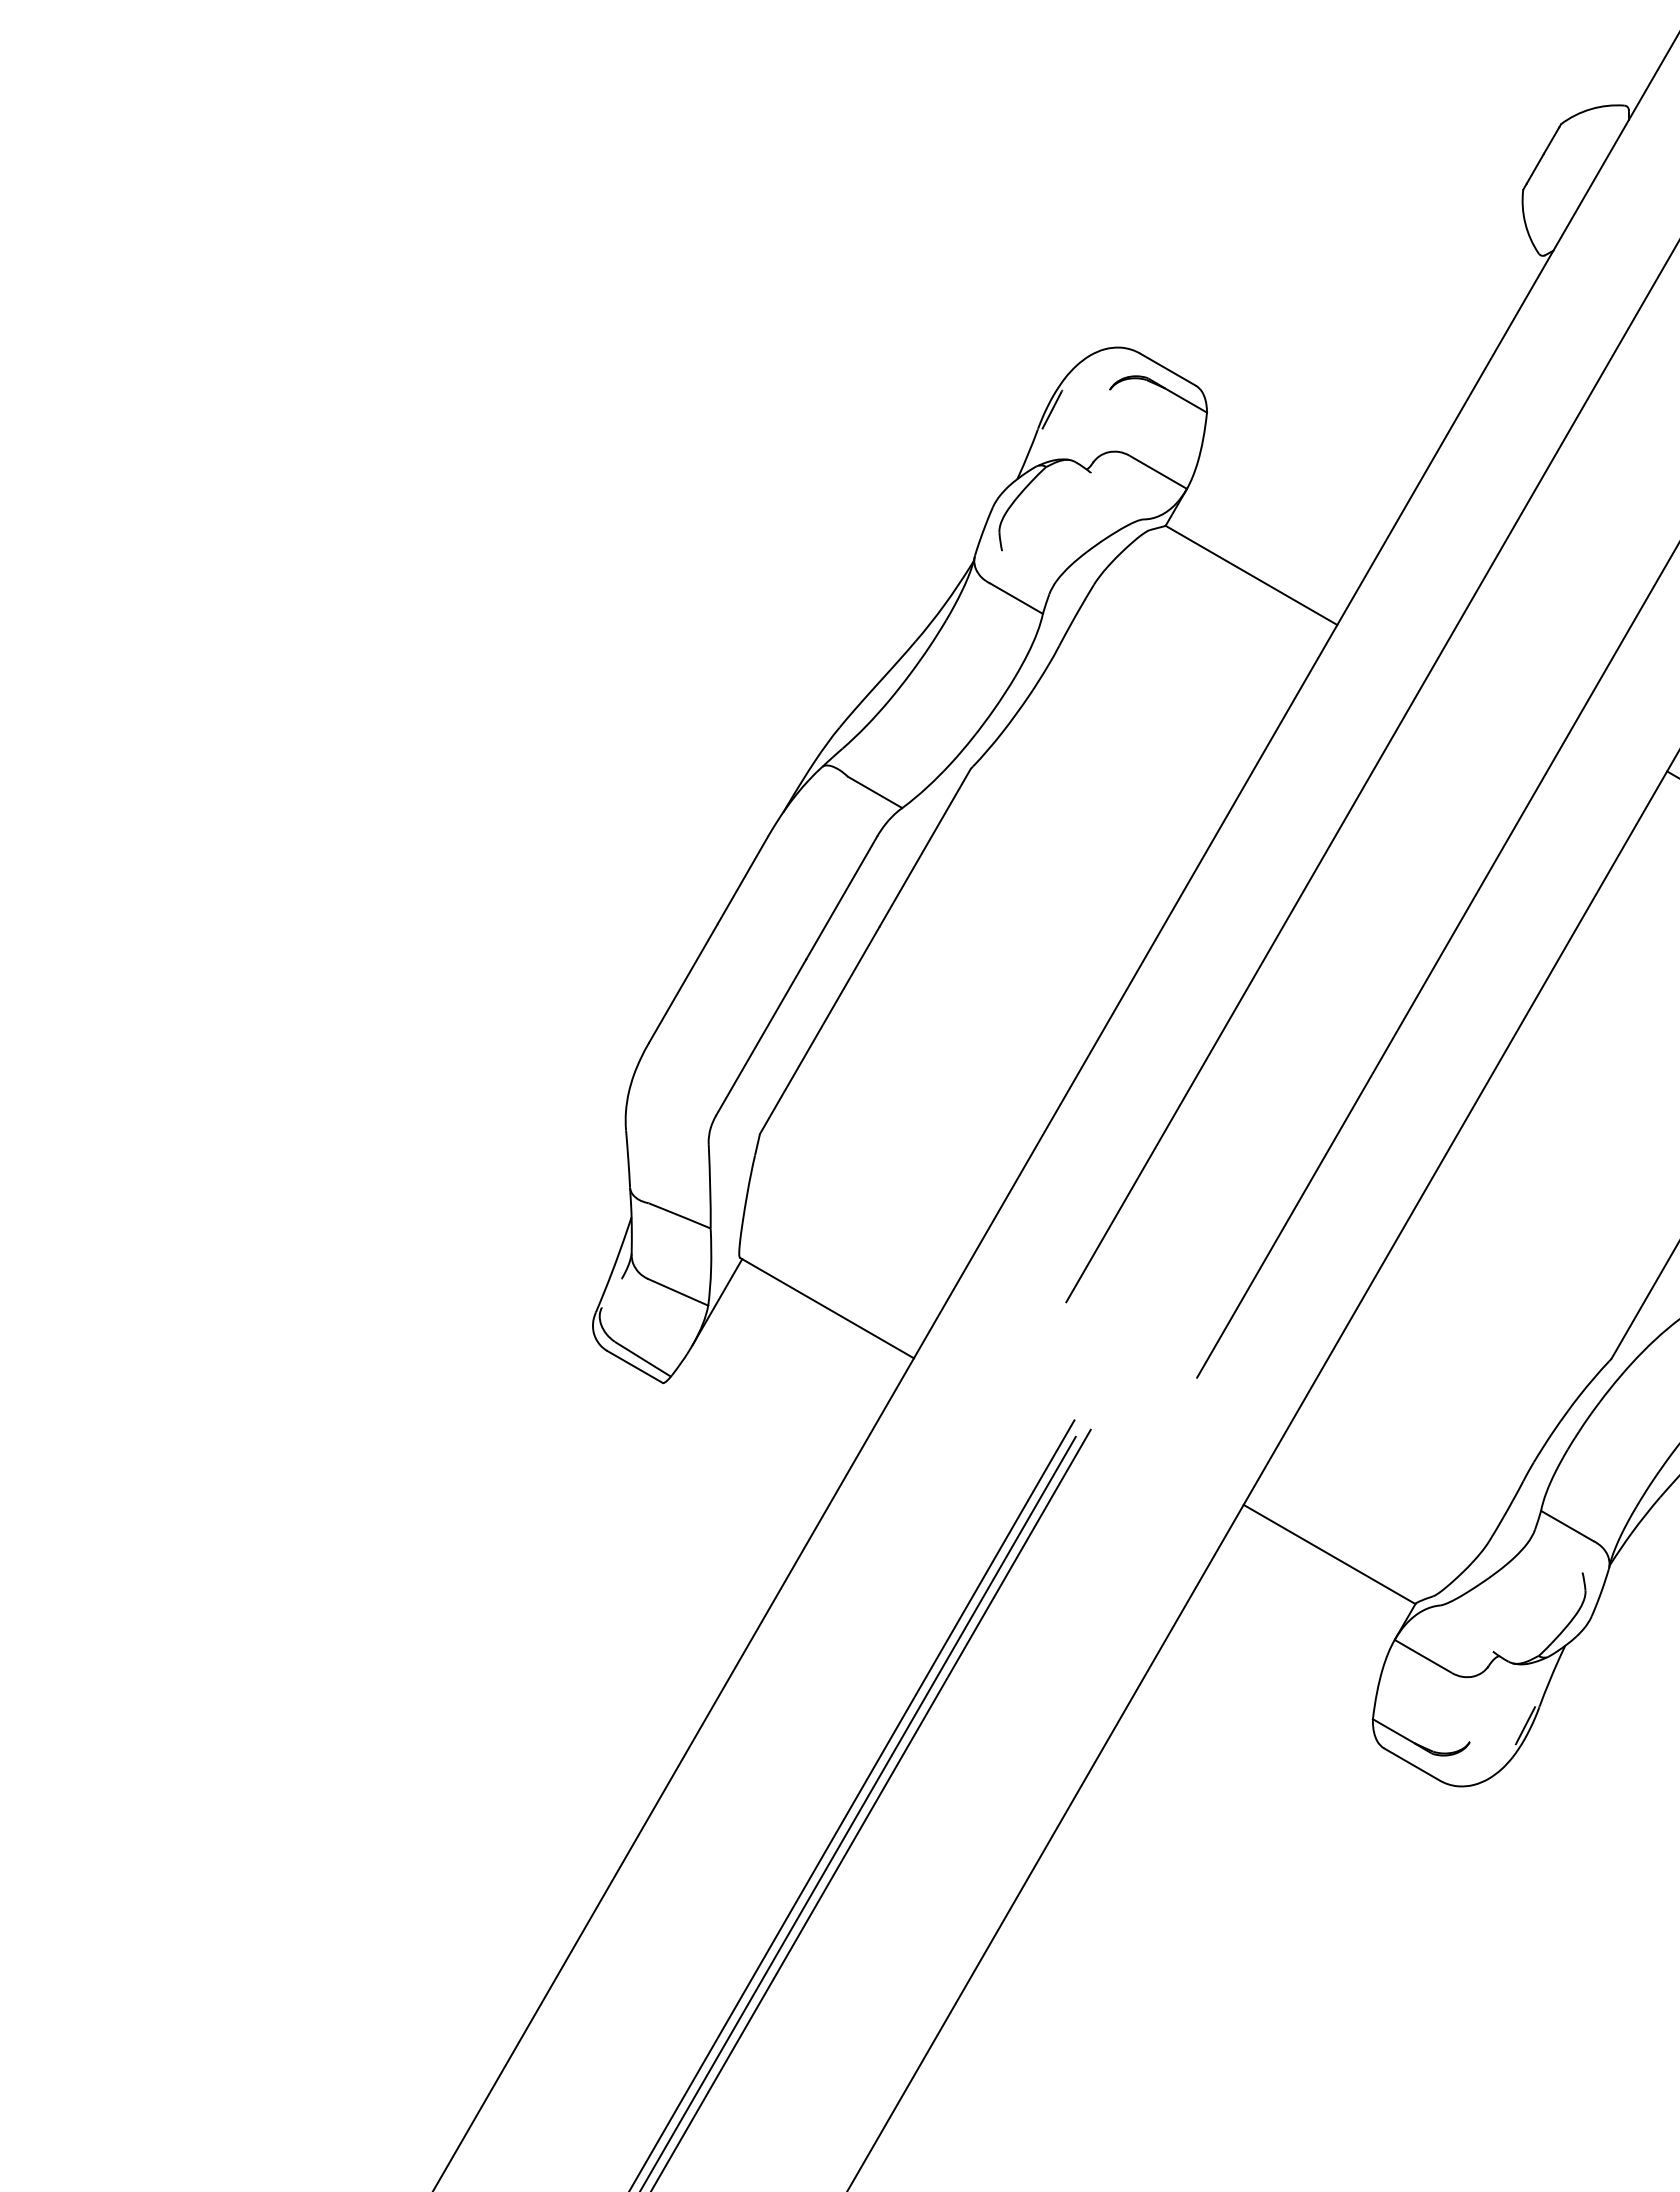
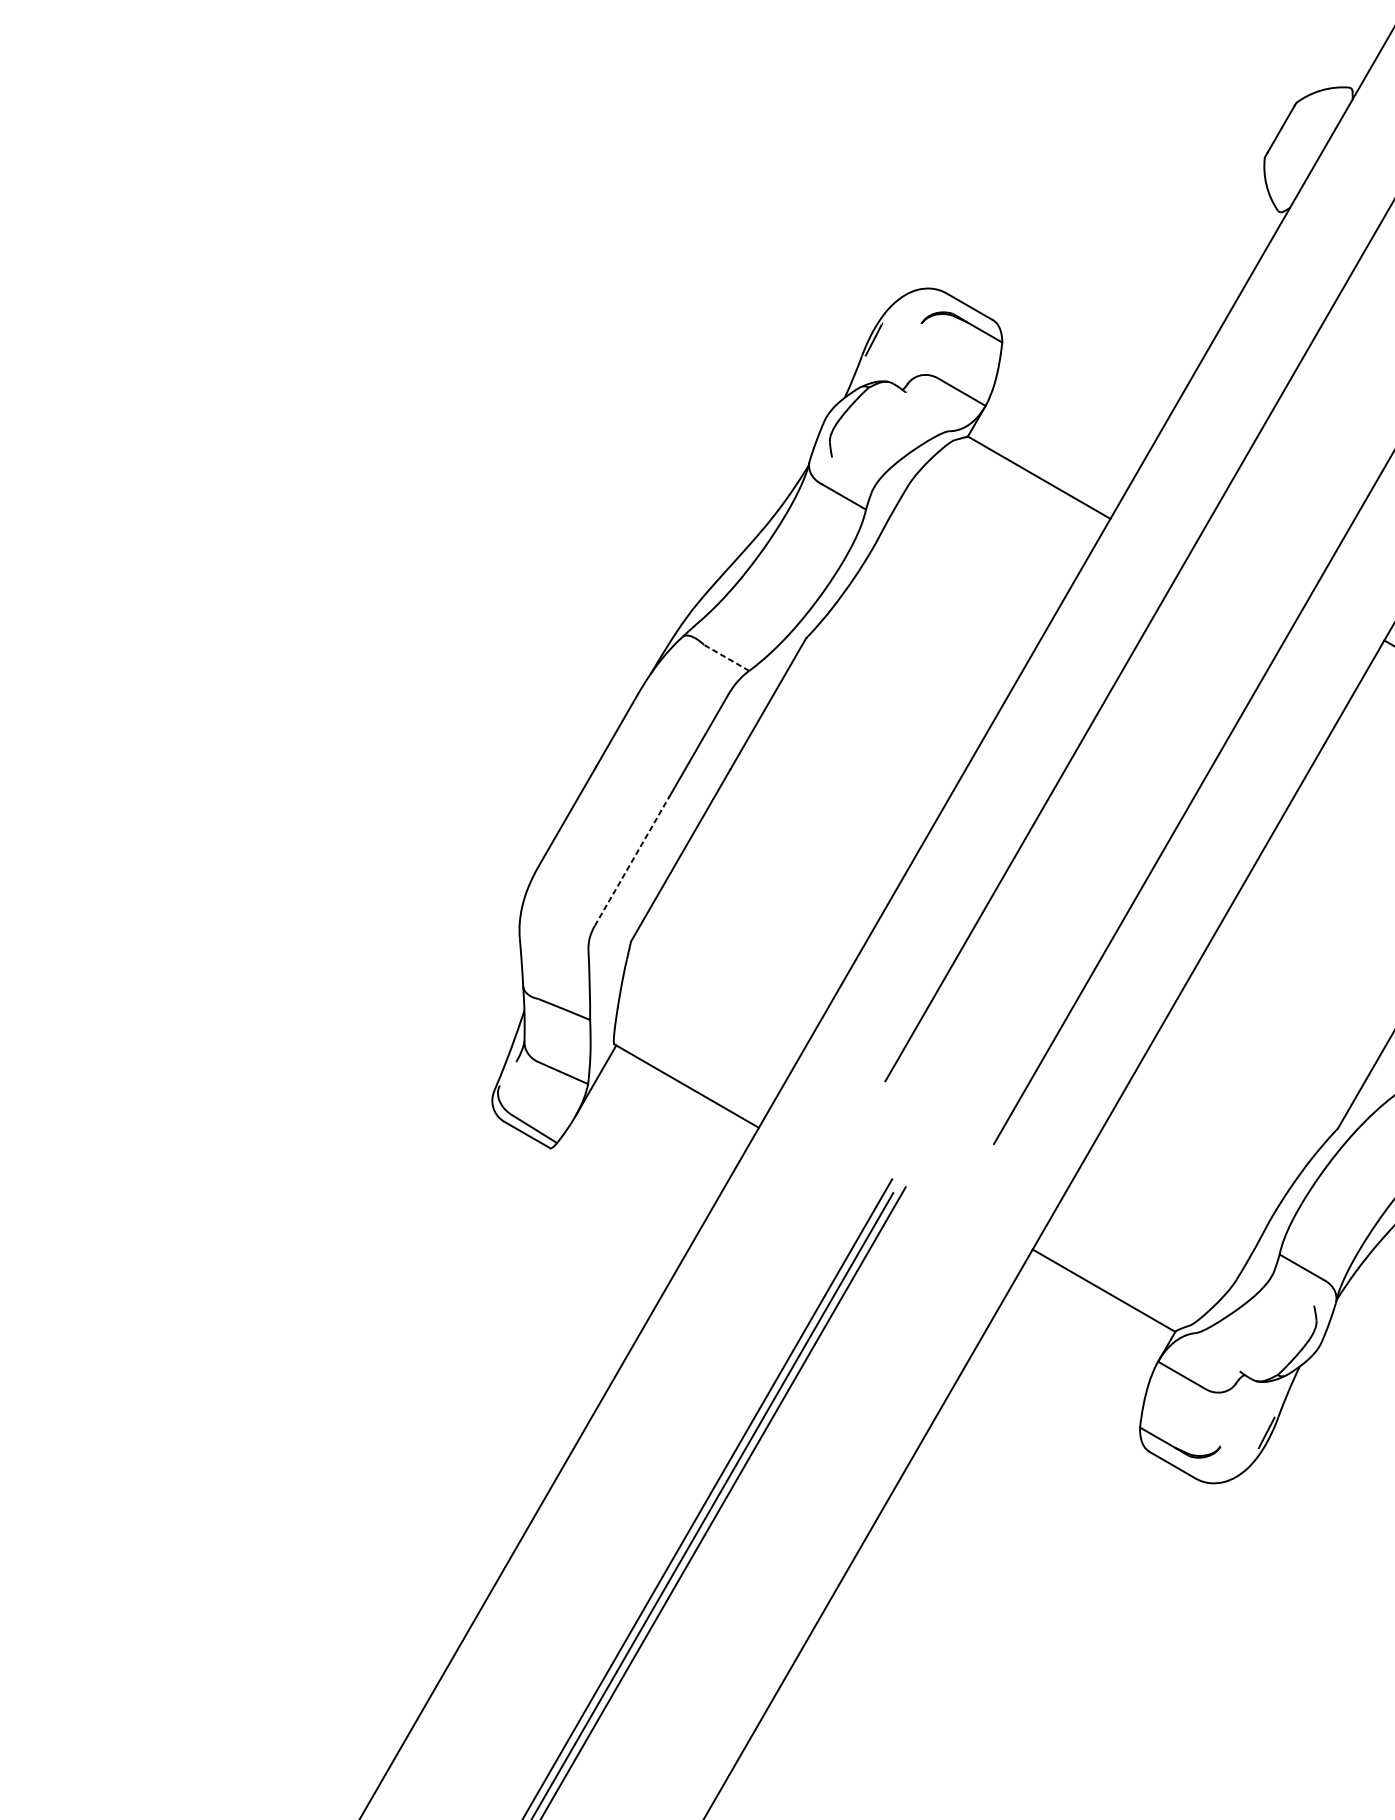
line: (874, 792) -> (726, 657), solid -> dashed
line: (761, 1037) -> (632, 861), solid -> dashed

